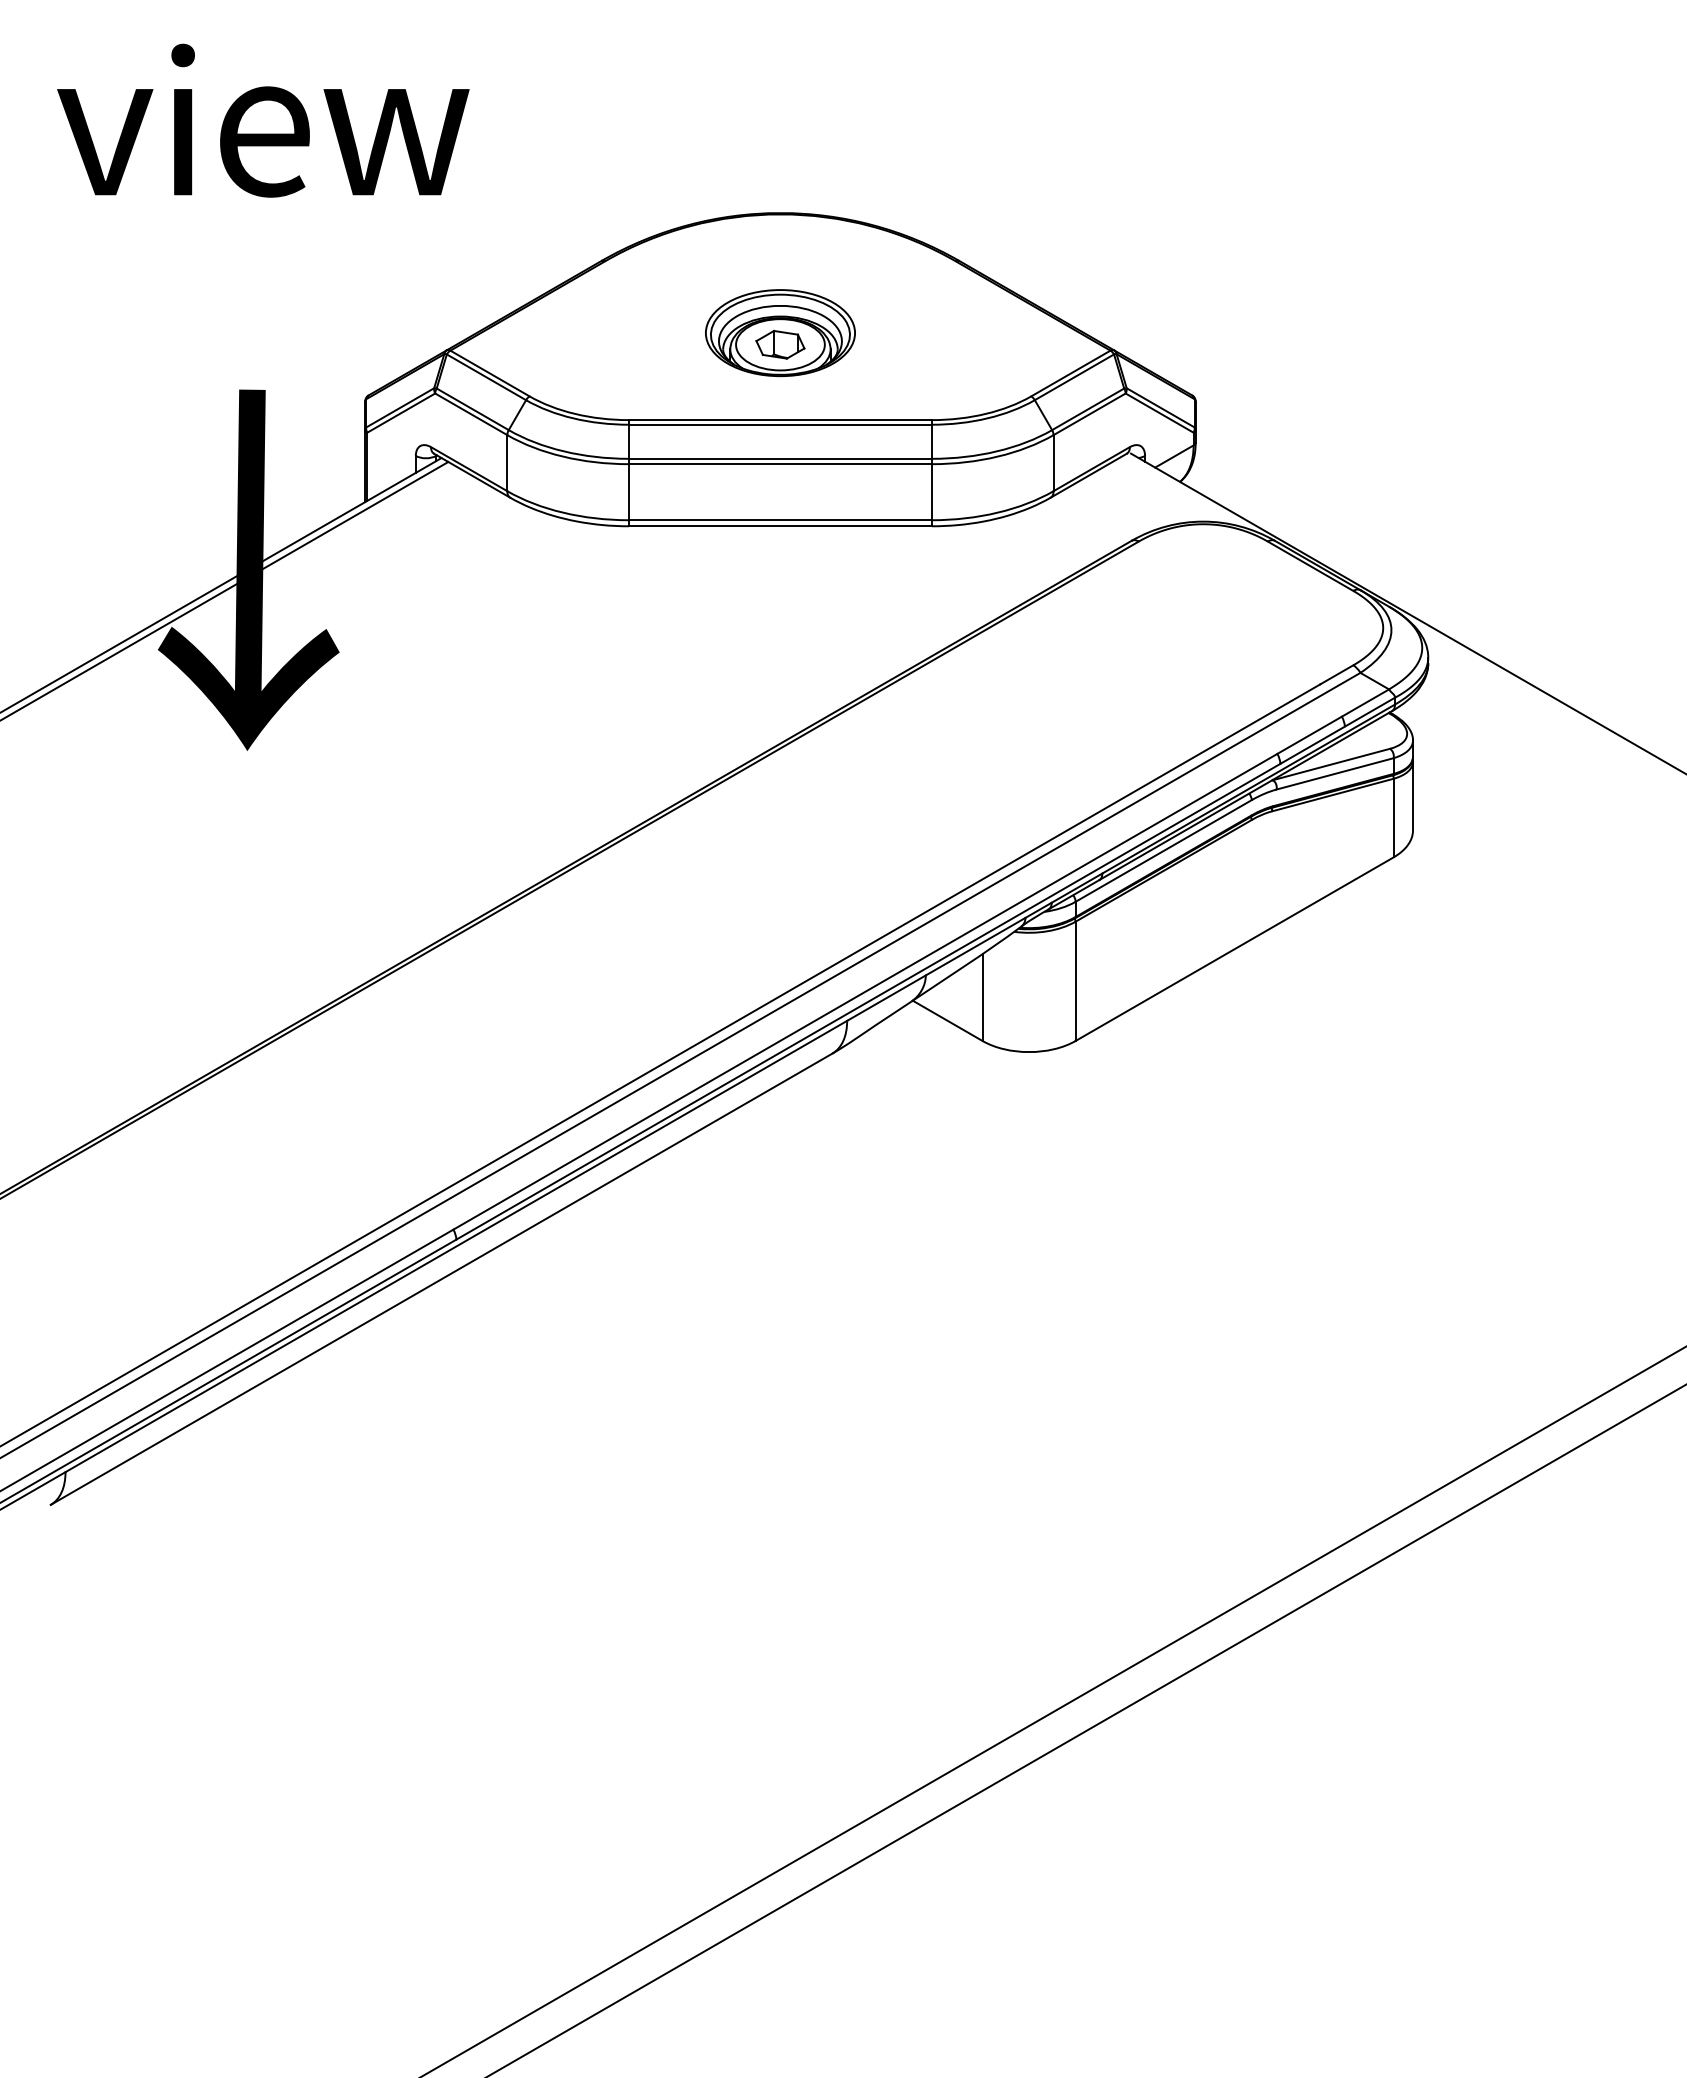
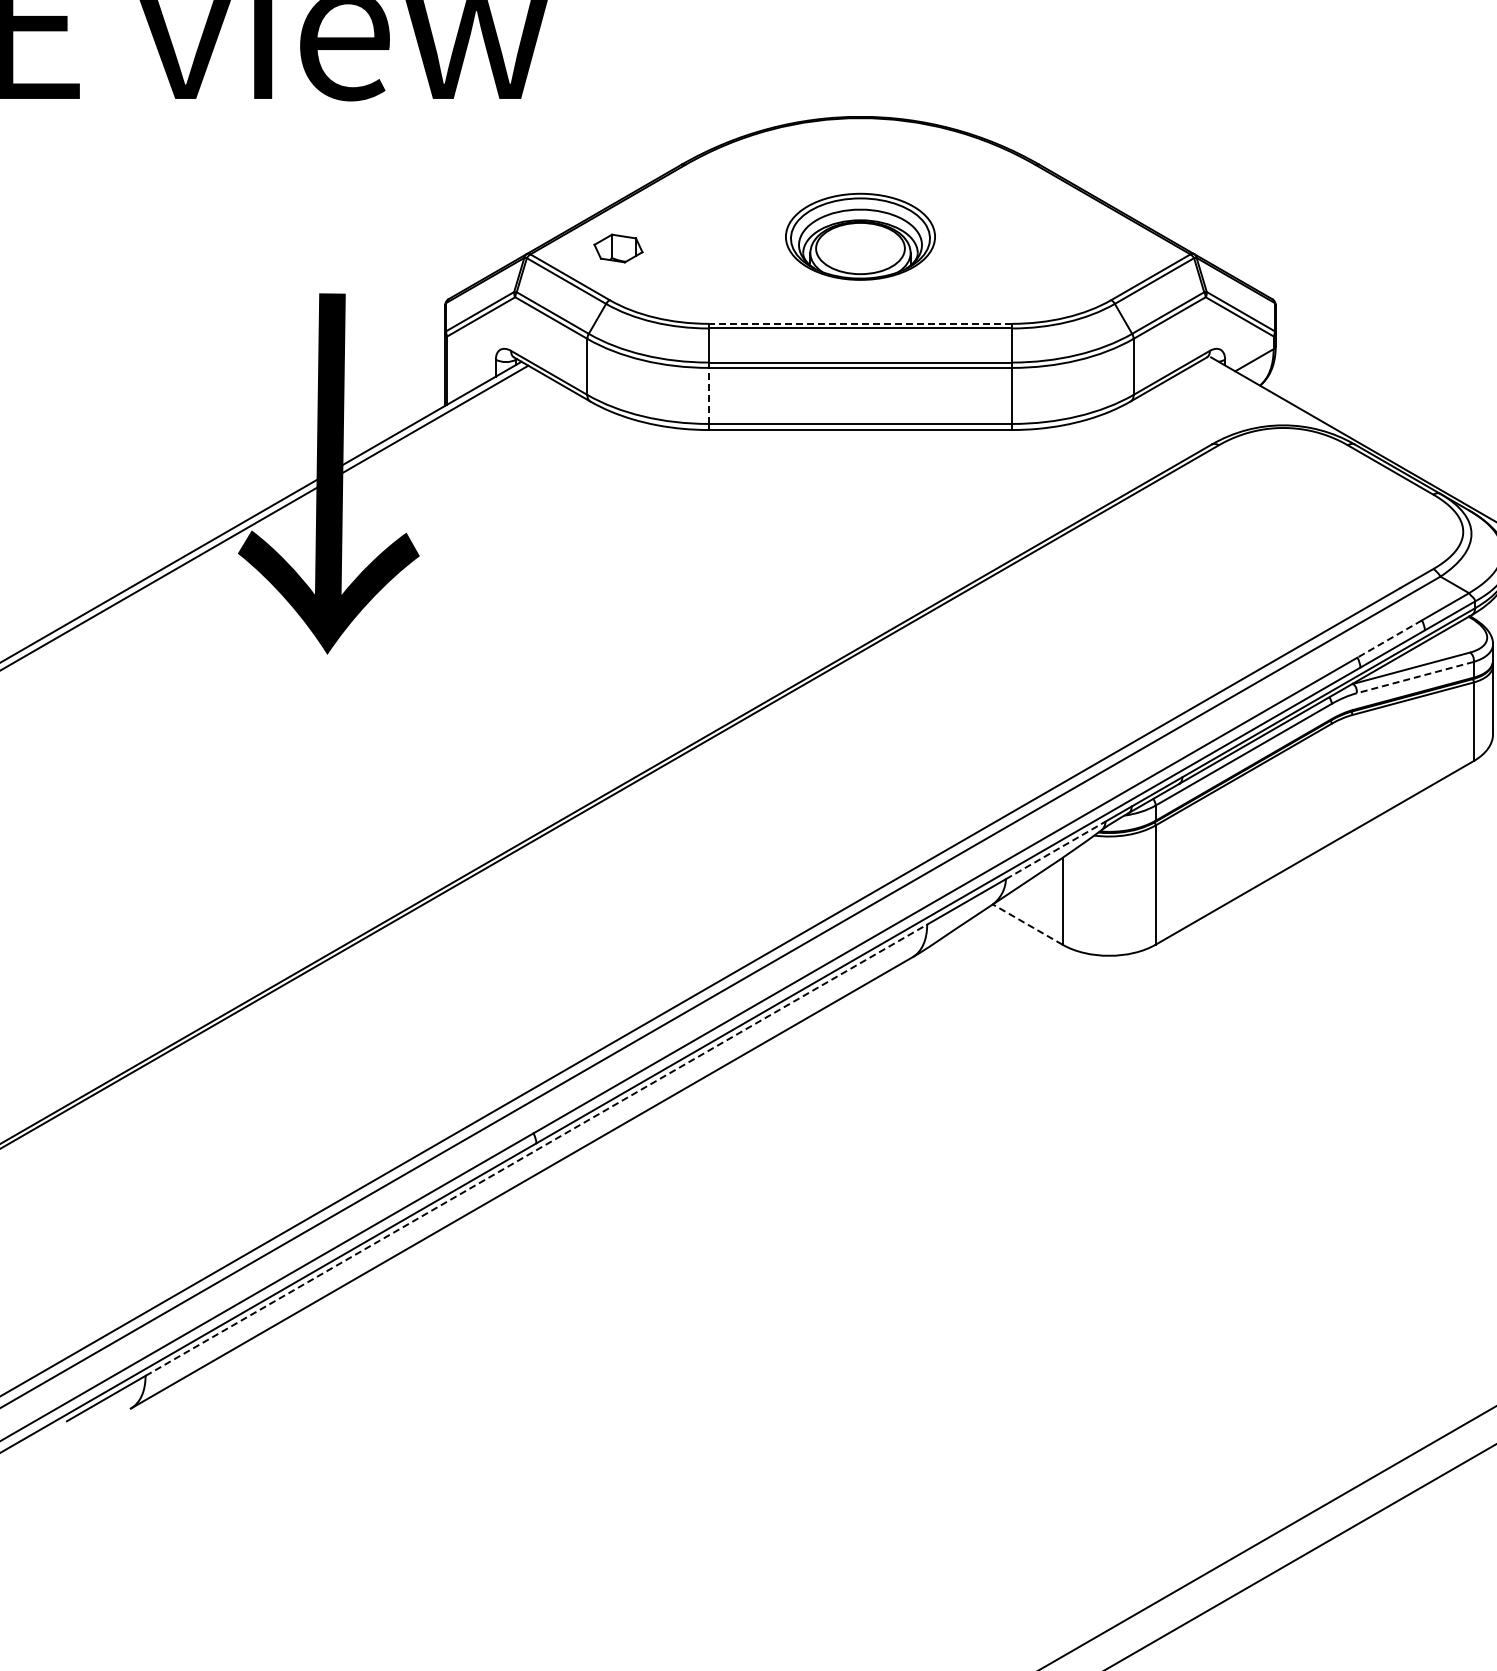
part: (780, 344) -> (618, 248), moved
line: (780, 420) -> (860, 324), solid -> dashed
line: (628, 491) -> (708, 395), solid -> dashed
line: (1309, 735) -> (1389, 639), solid -> dashed
line: (1335, 773) -> (1415, 677), solid -> dashed
line: (975, 946) -> (1055, 850), solid -> dashed
line: (947, 1020) -> (1027, 924), solid -> dashed
line: (456, 1246) -> (536, 1150), solid -> dashed

